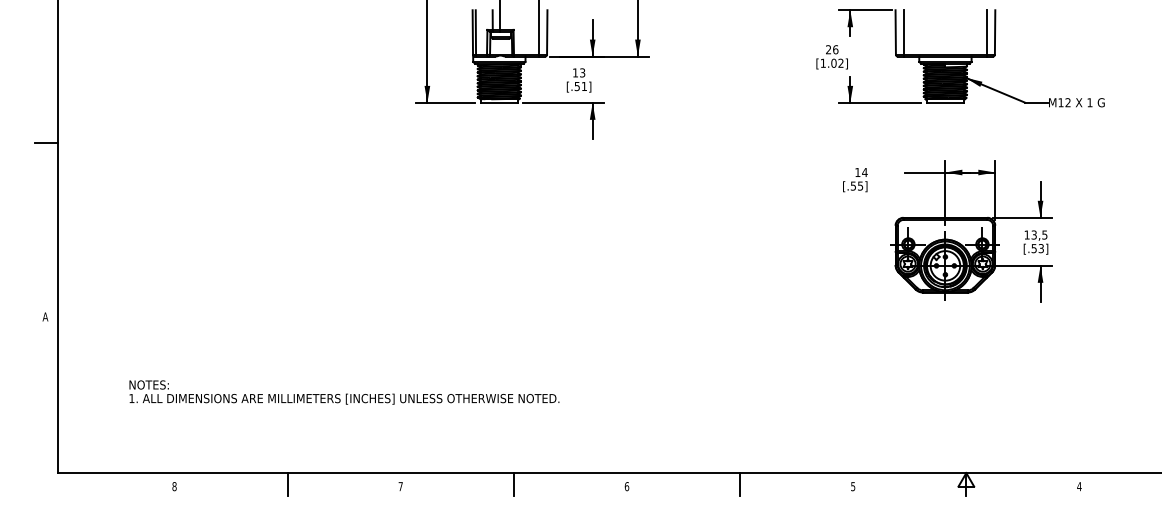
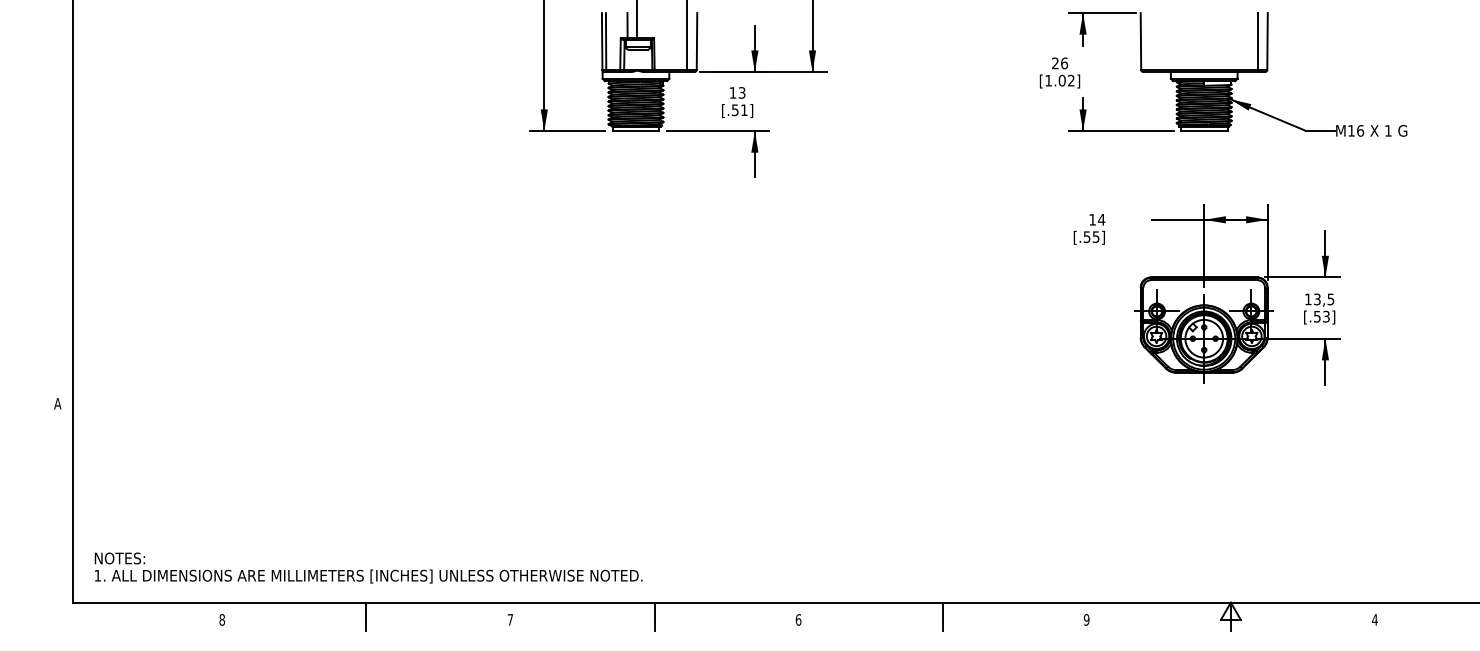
line: (903, 33) -> (1150, 42), removed
text: (1068, 102) -> (1360, 130), M12 -> M16
line: (46, 142) -> (58, 181), removed
text: (344, 392) -> (368, 567), moved
text: (853, 486) -> (1086, 619), 5 -> 9

